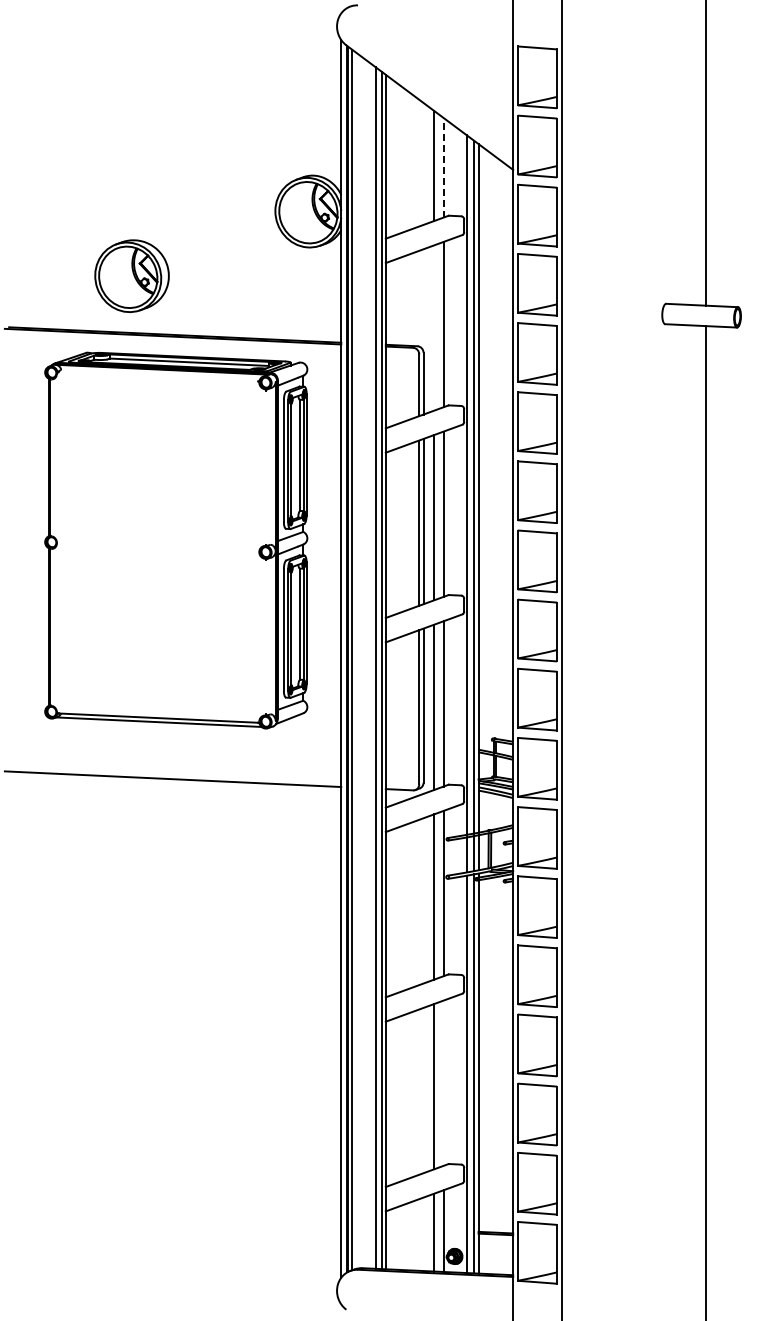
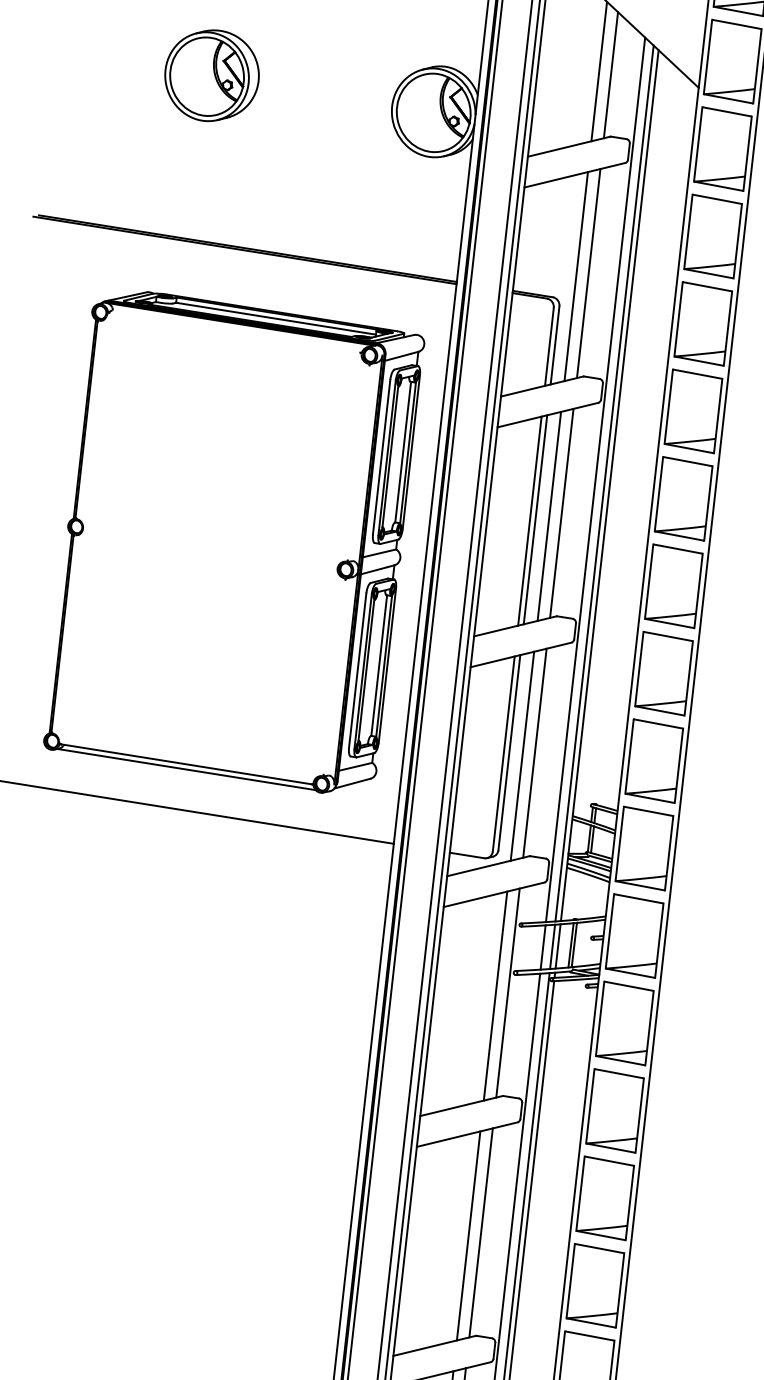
line: (443, 167) -> (610, 74), dashed -> solid
part: (131, 276) -> (211, 76), moved
line: (434, 327) -> (576, 275), added
part: (176, 540) -> (234, 542), moved
line: (443, 1082) -> (481, 1231), added

